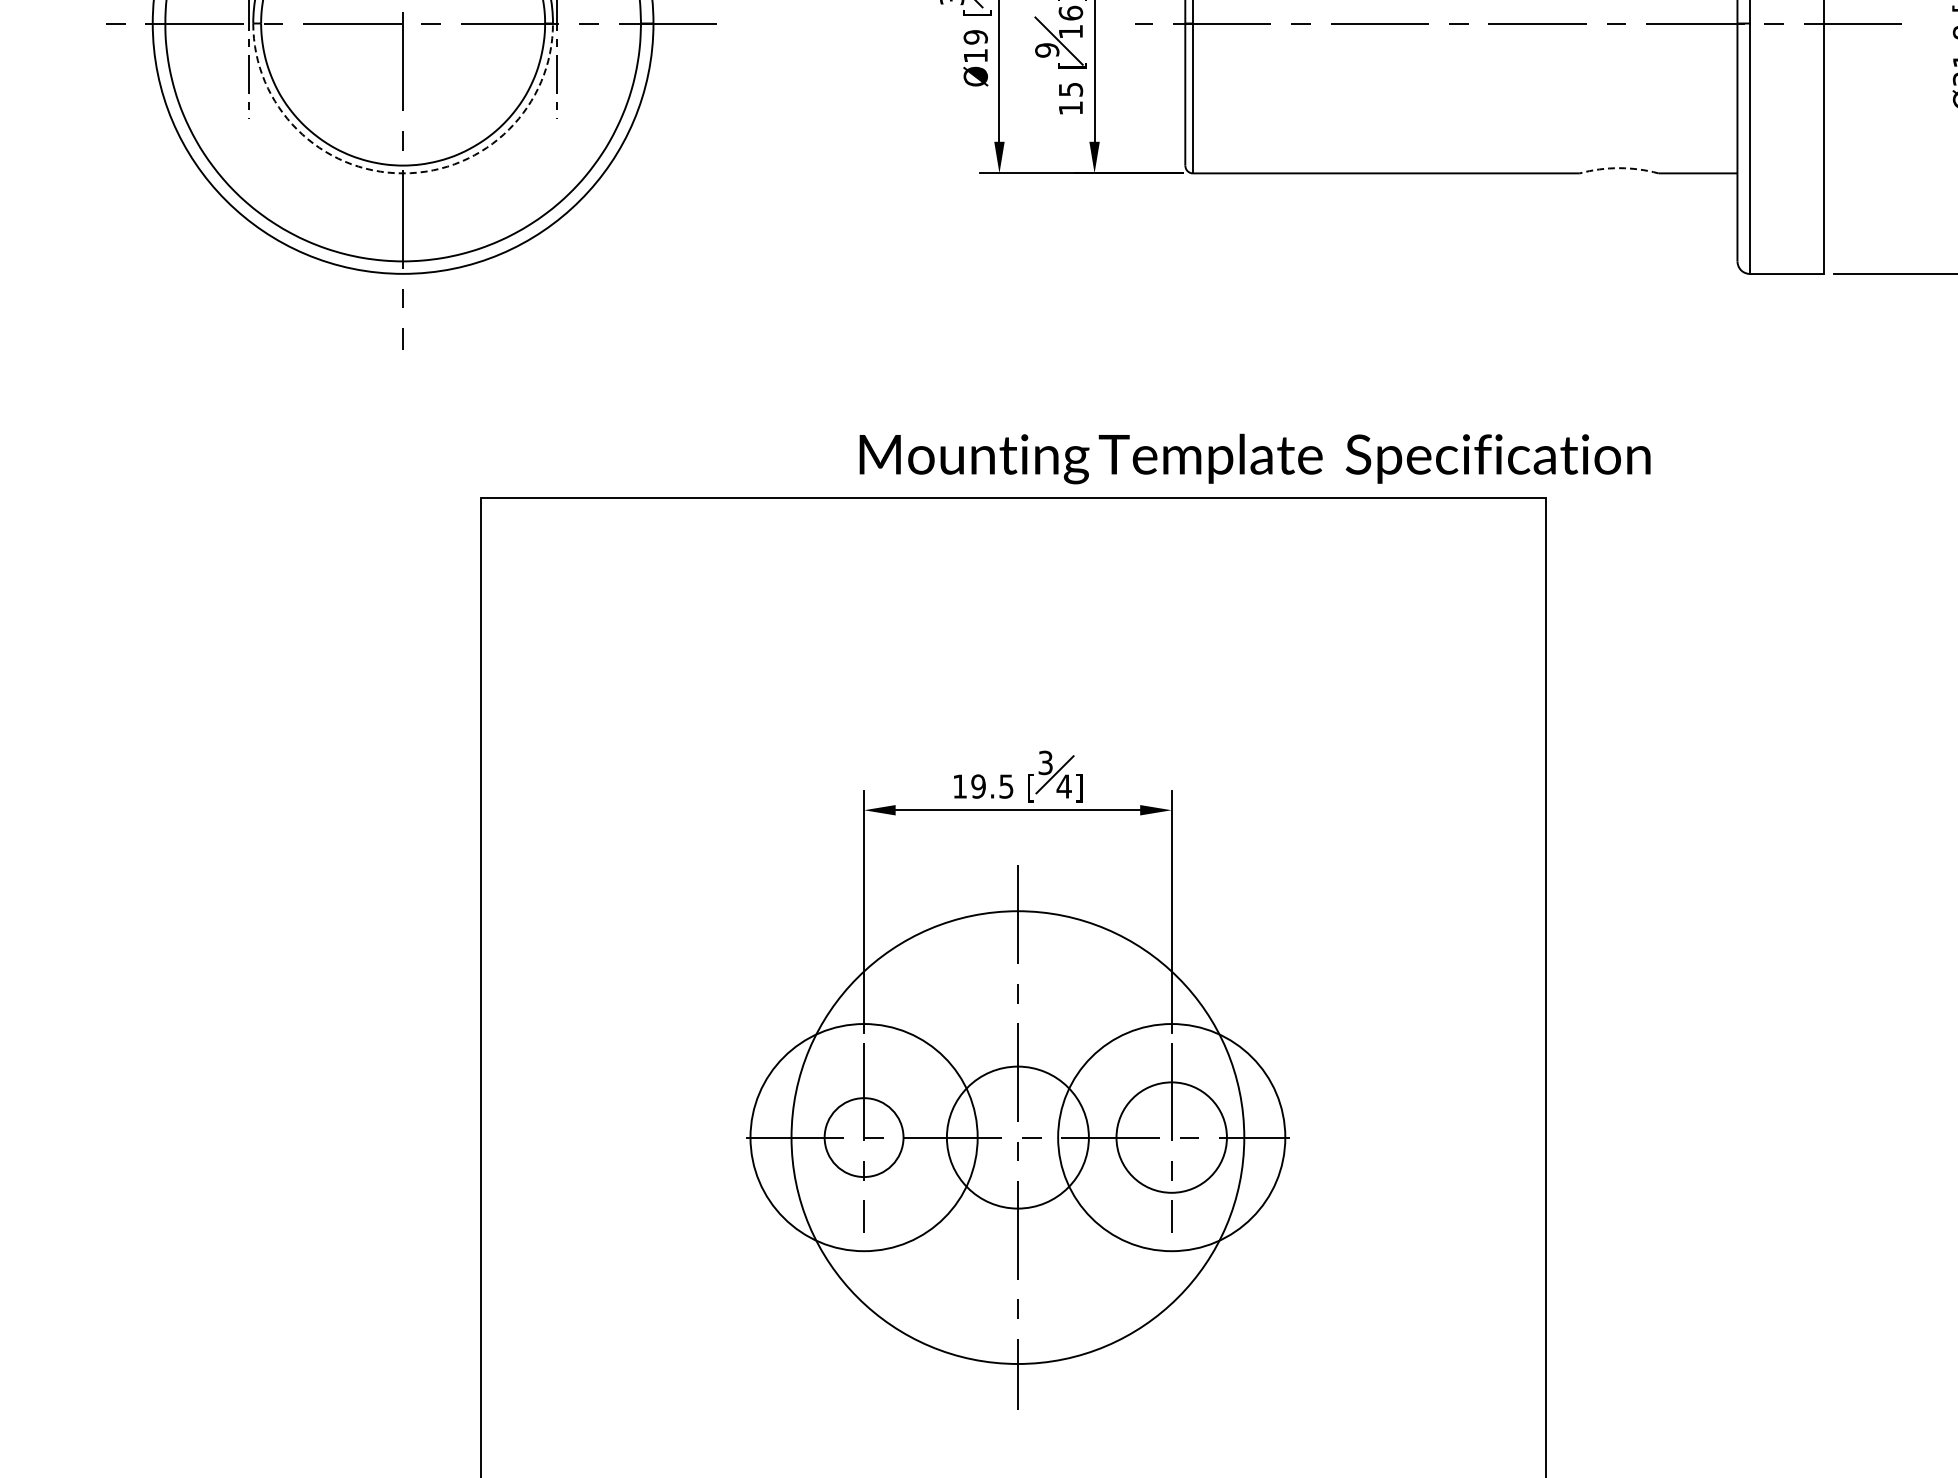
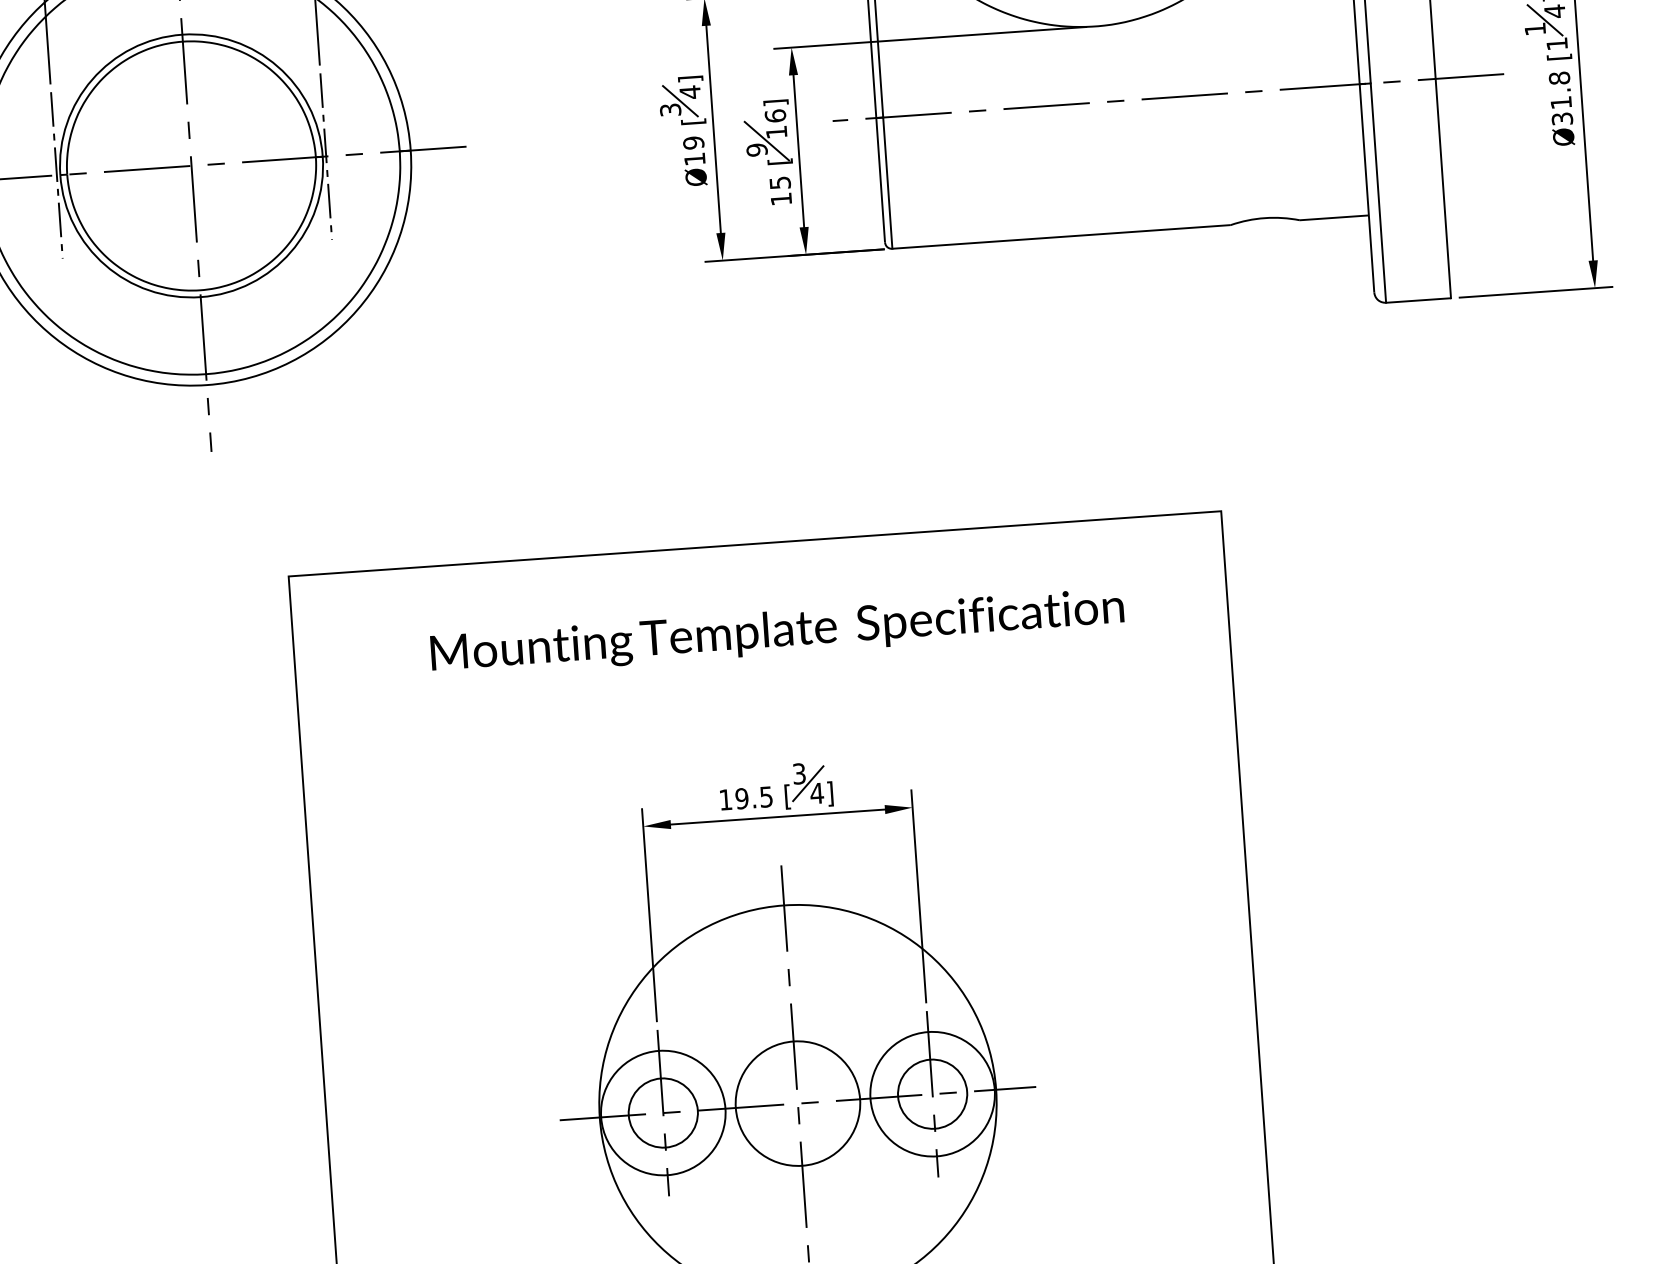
arc: (1619, 168) -> (1265, 218), dashed -> solid
arc: (403, 173) -> (201, 297), dashed -> solid
text: (1254, 458) -> (776, 632), moved
circle: (864, 1137) -> (663, 1112), size x0.62
circle: (1171, 1137) -> (932, 1094), size x0.62
circle: (1171, 1137) -> (932, 1094), size x0.71

